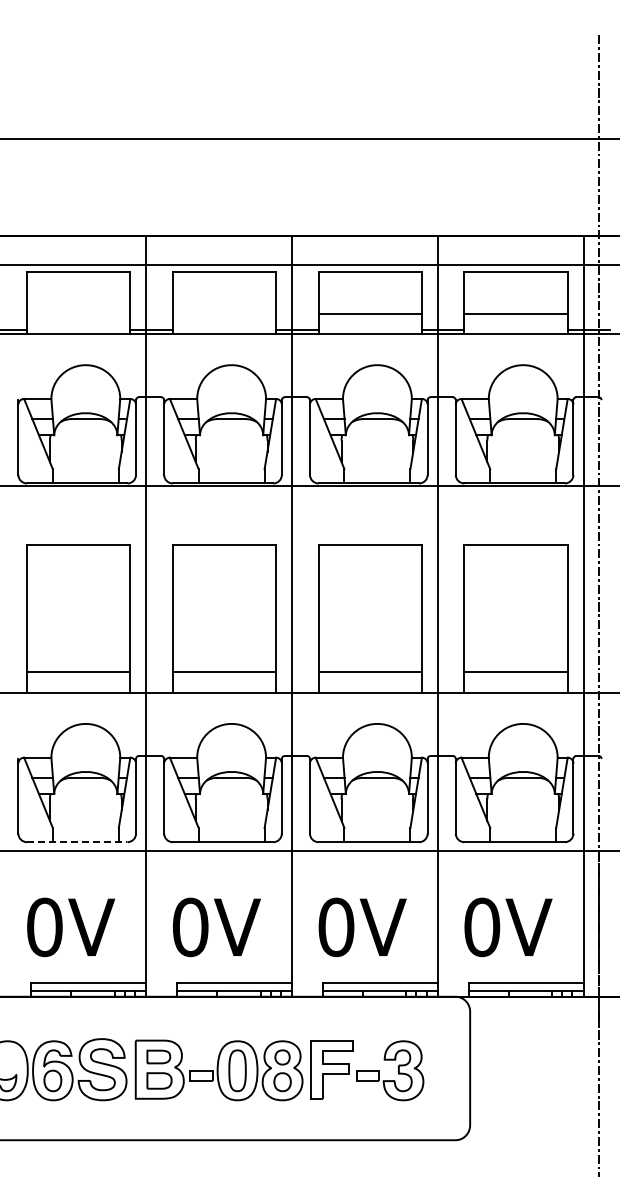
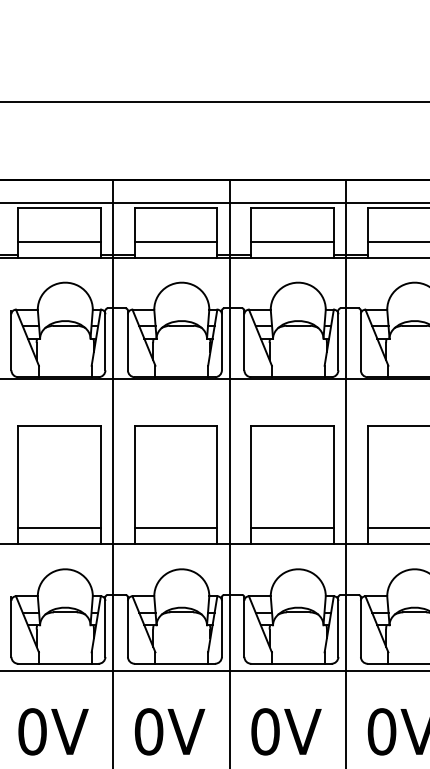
line: (78, 314) -> (59, 242), added
line: (224, 314) -> (176, 242), added
line: (77, 842) -> (58, 664), dashed -> solid

